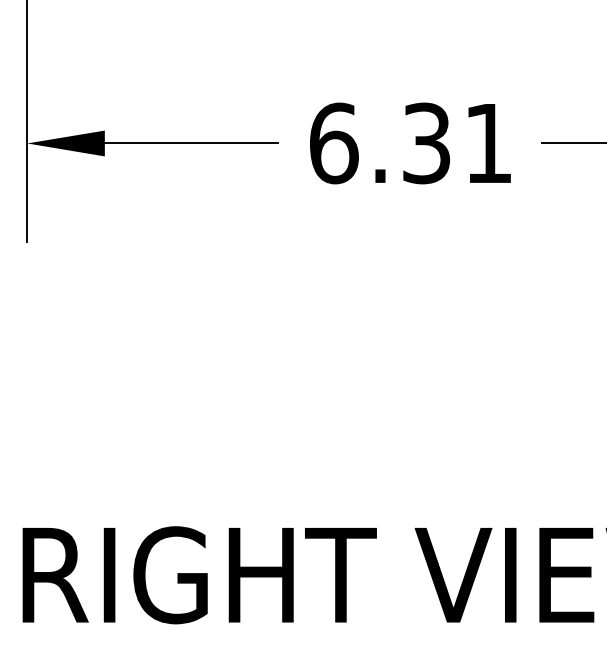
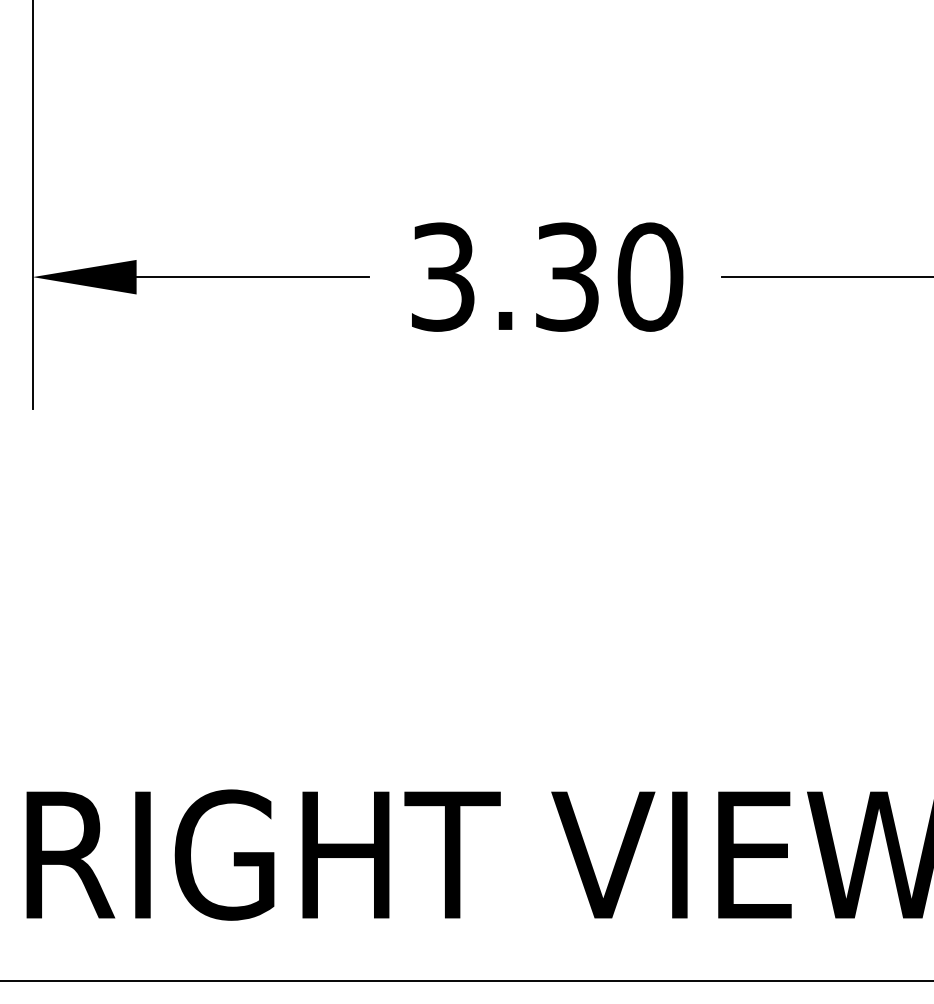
text: (411, 142) -> (547, 276), 6.31 -> 3.30

